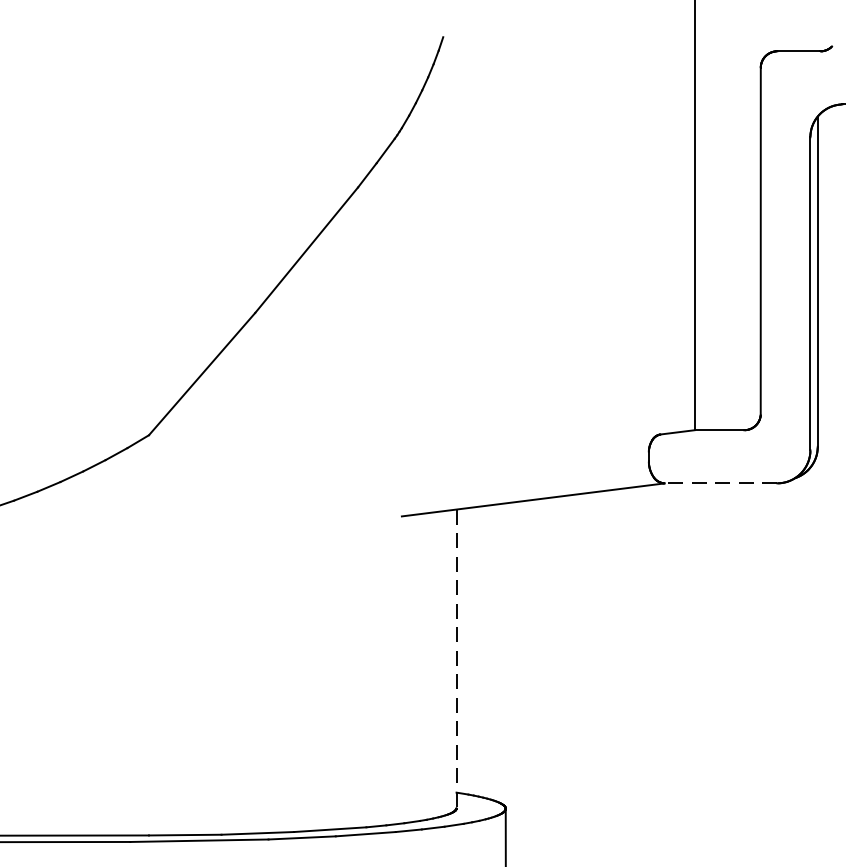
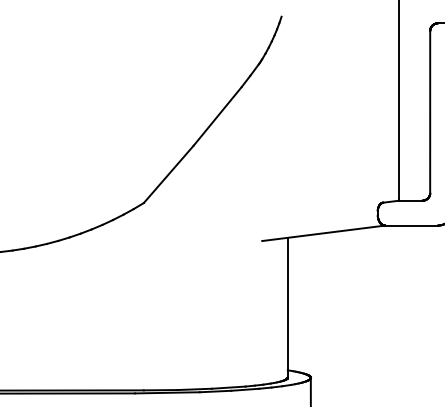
line: (720, 483) -> (411, 225), dashed -> solid
line: (455, 658) -> (287, 307), dashed -> solid

